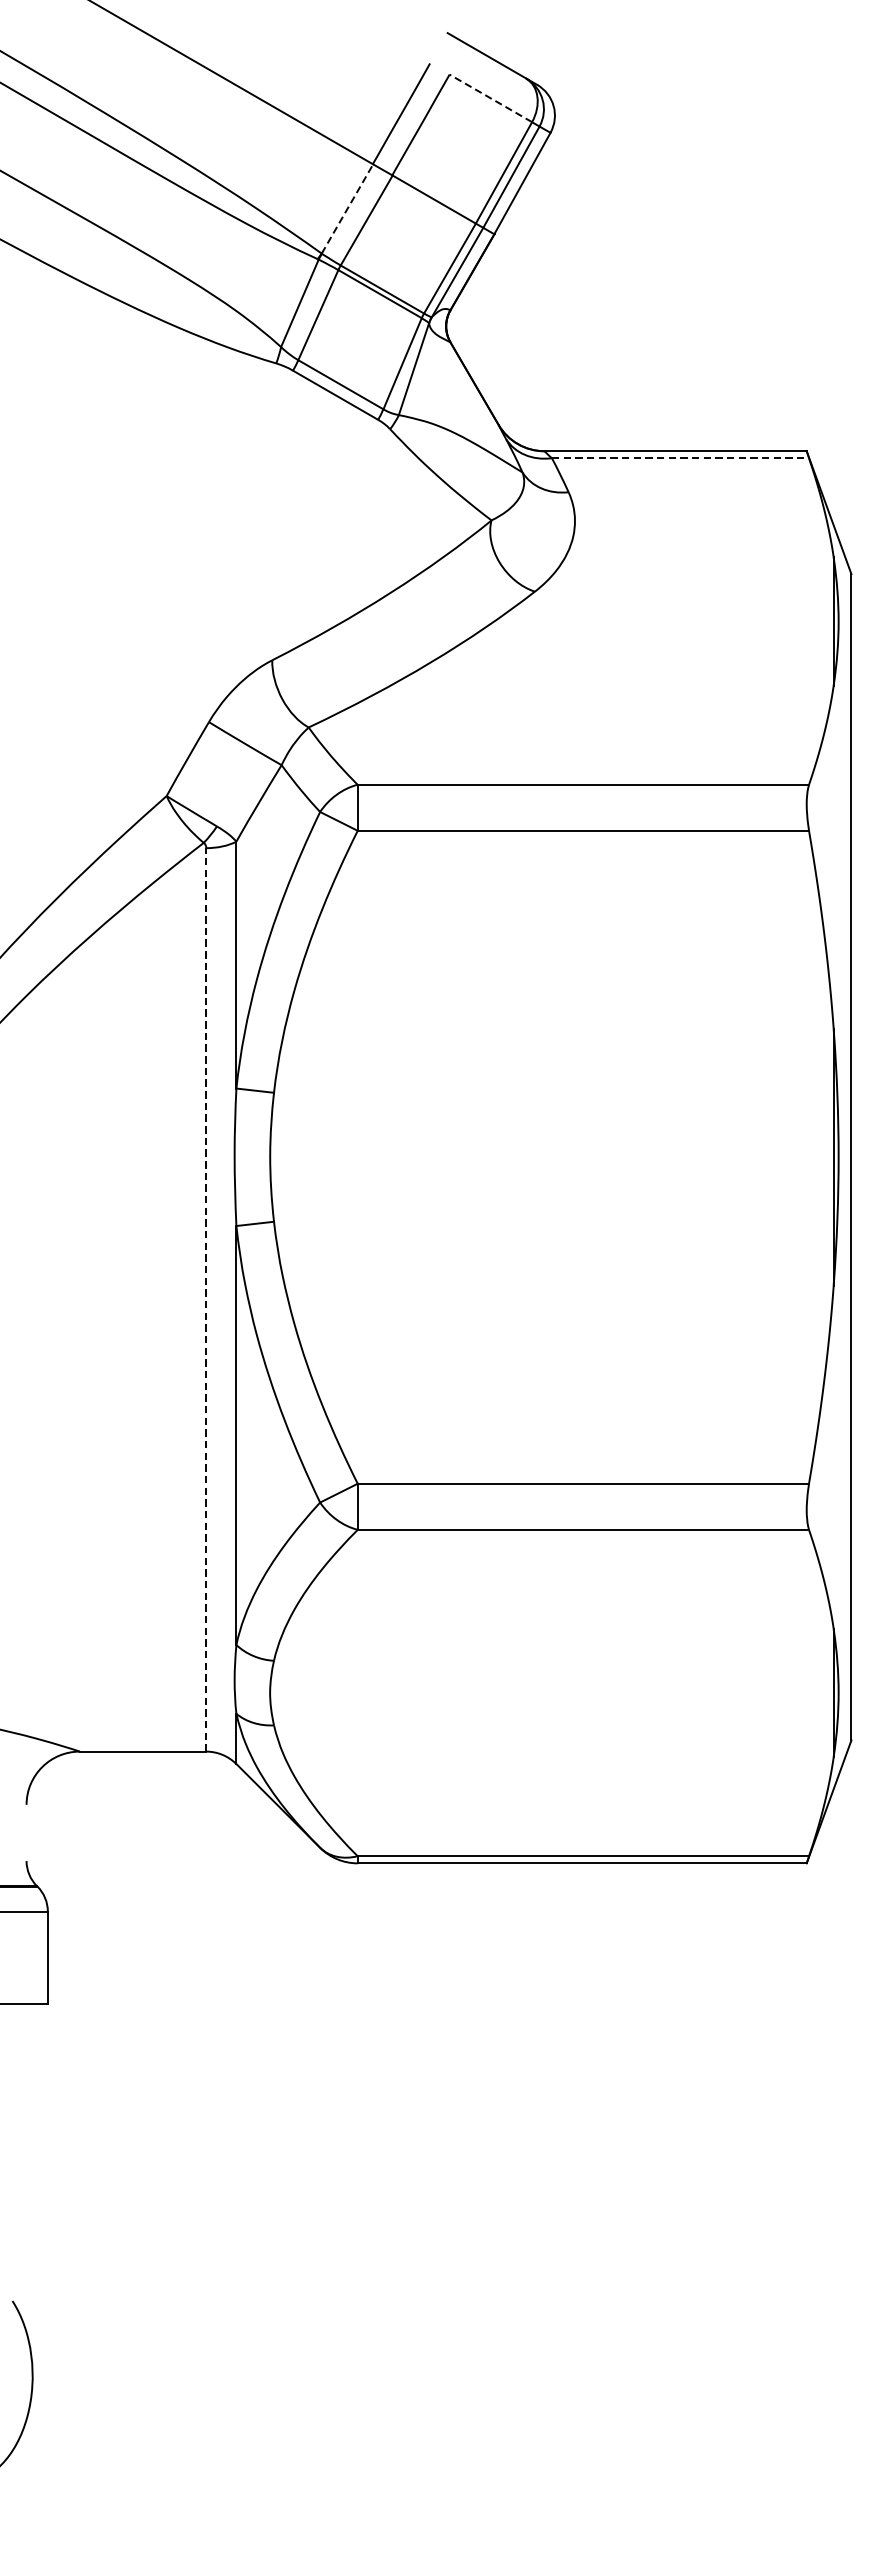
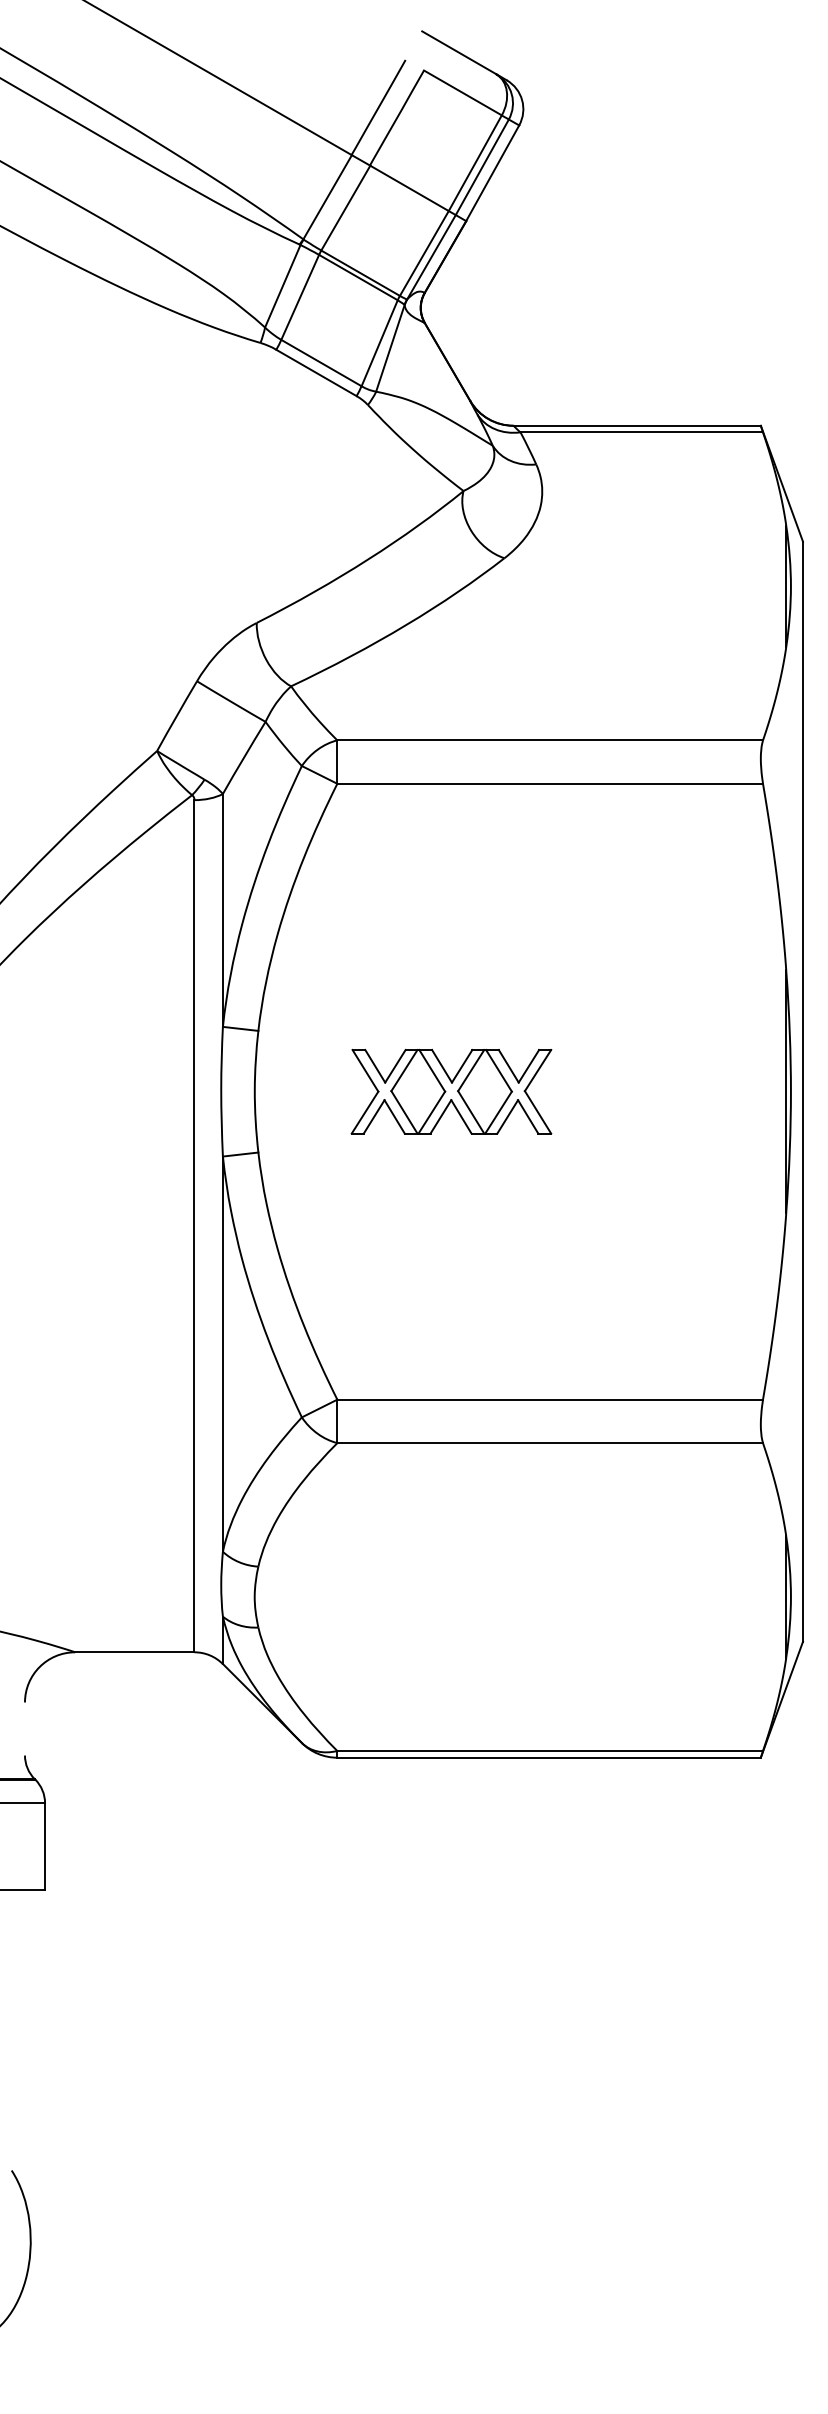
line: (490, 97) -> (462, 92), dashed -> solid
line: (347, 209) -> (327, 197), dashed -> solid
line: (681, 458) -> (642, 432), dashed -> solid
part: (478, 1157) -> (451, 1091), added
line: (206, 1299) -> (194, 1225), dashed -> solid

